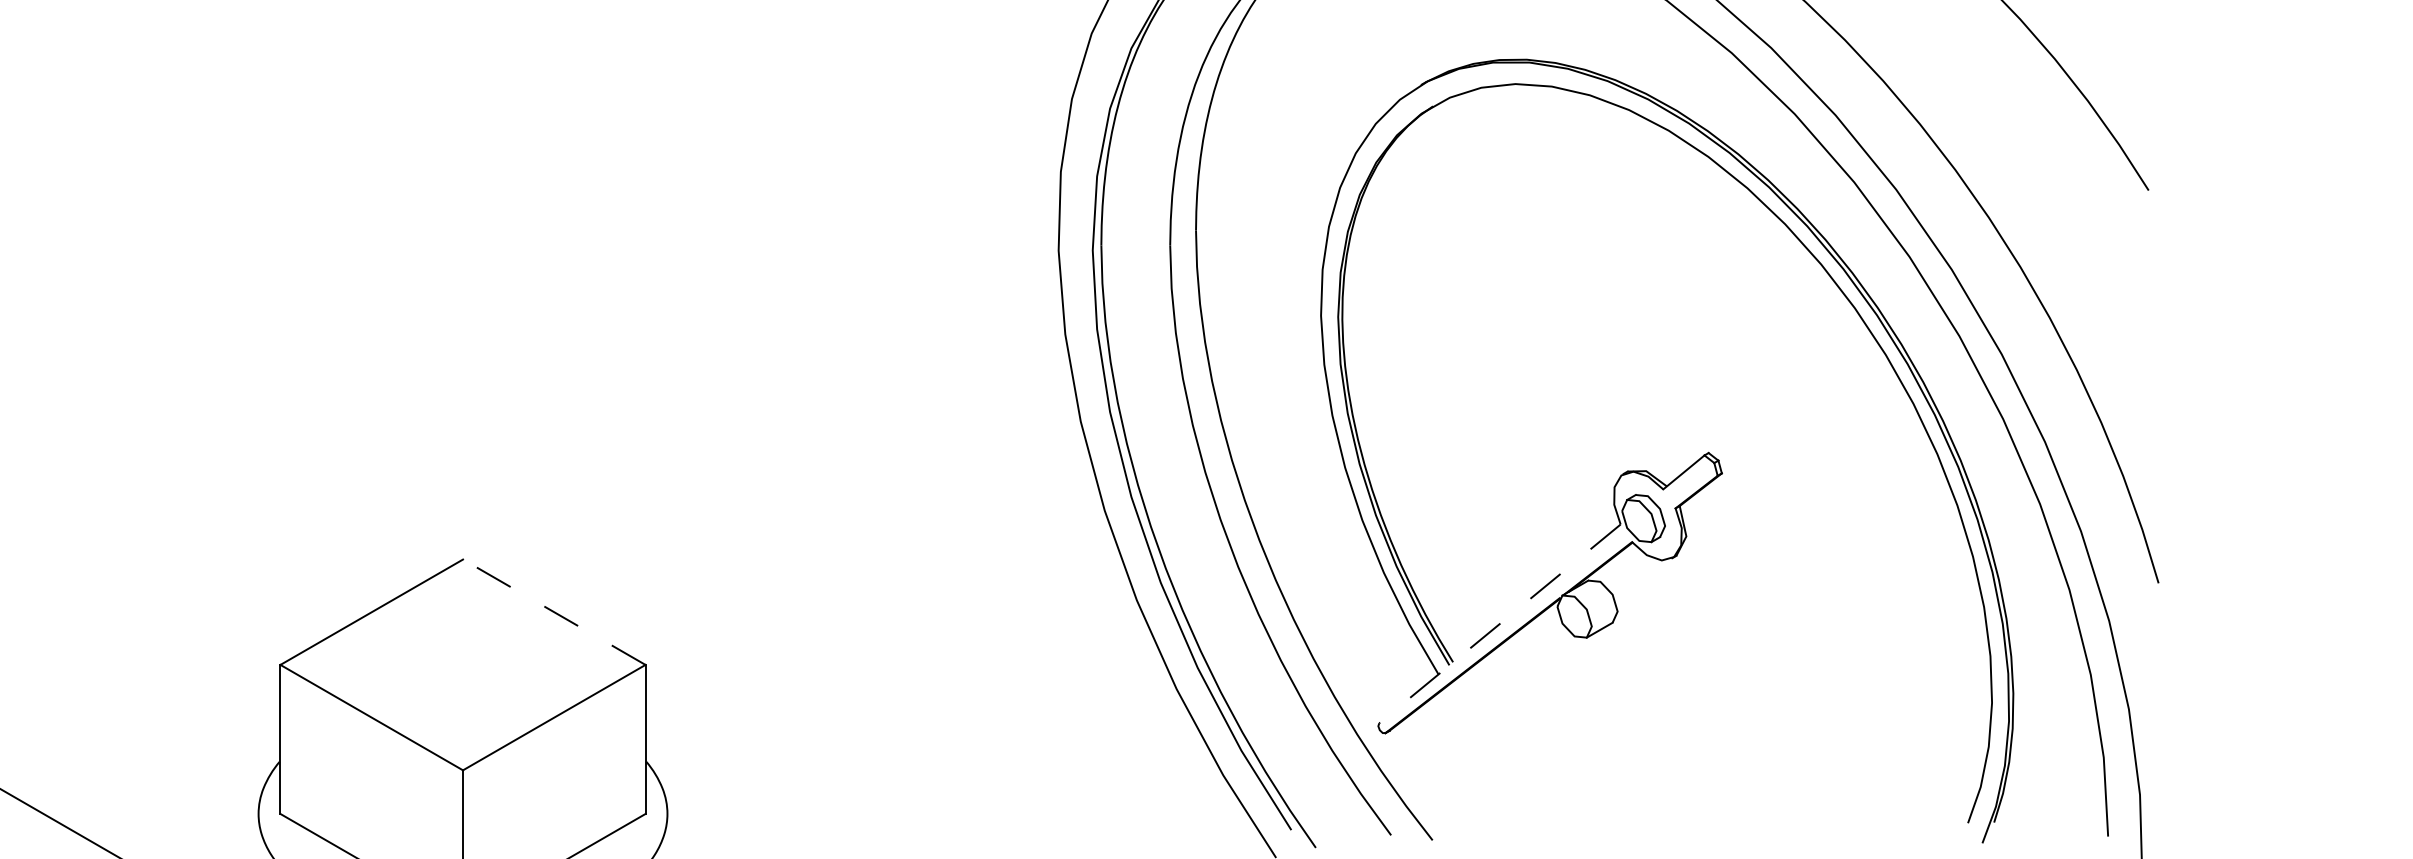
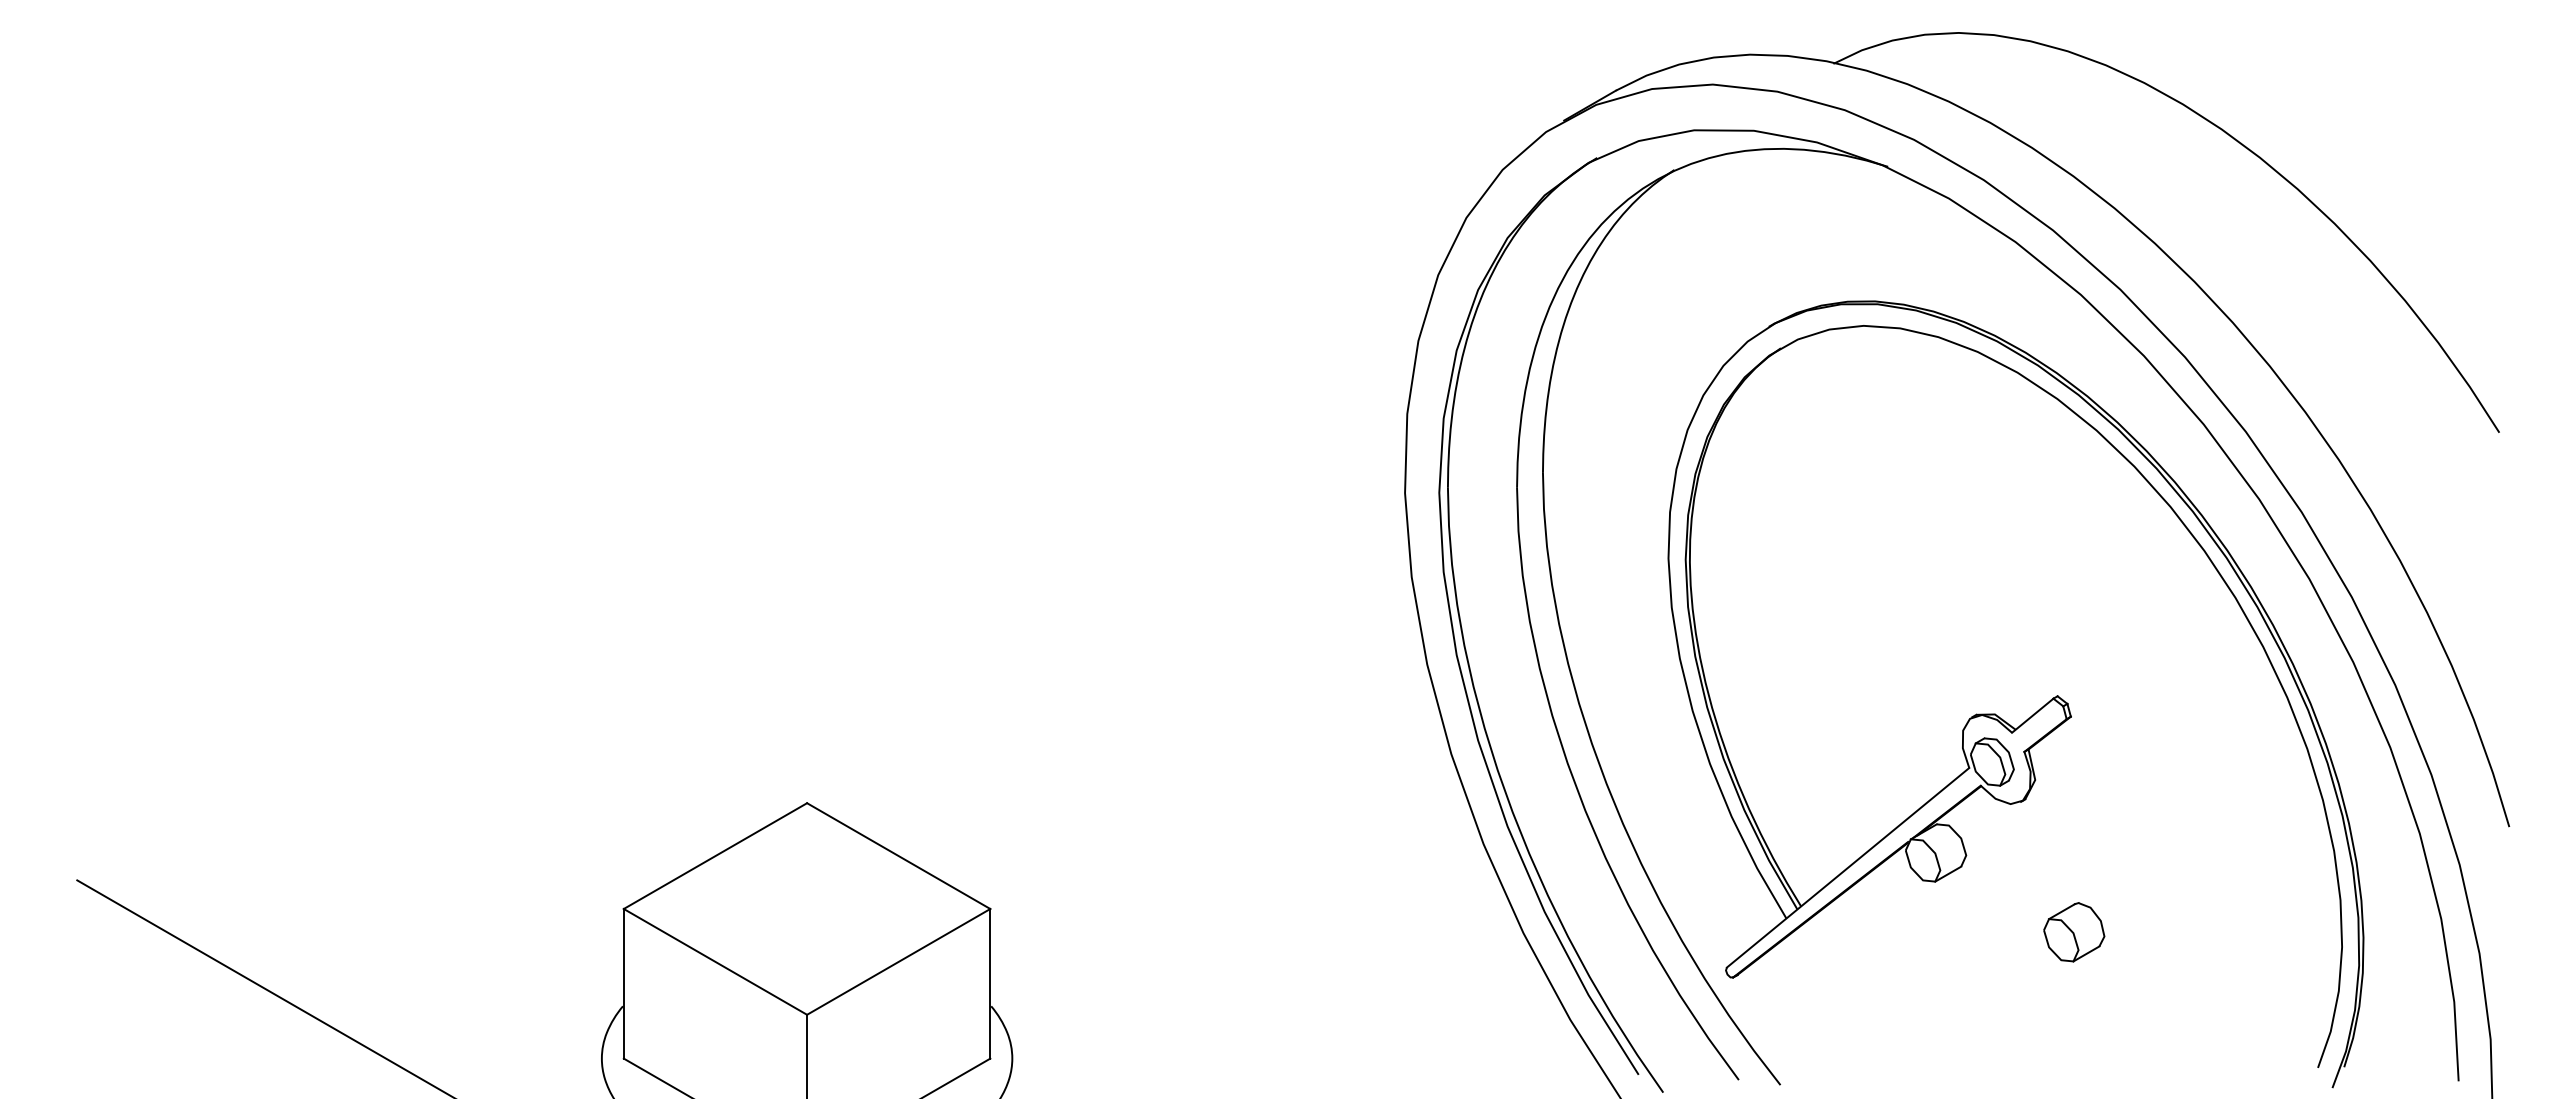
line: (554, 612) -> (898, 856), dashed -> solid
line: (1500, 623) -> (1848, 867), dashed -> solid
part: (1725, 688) -> (2074, 932), added

